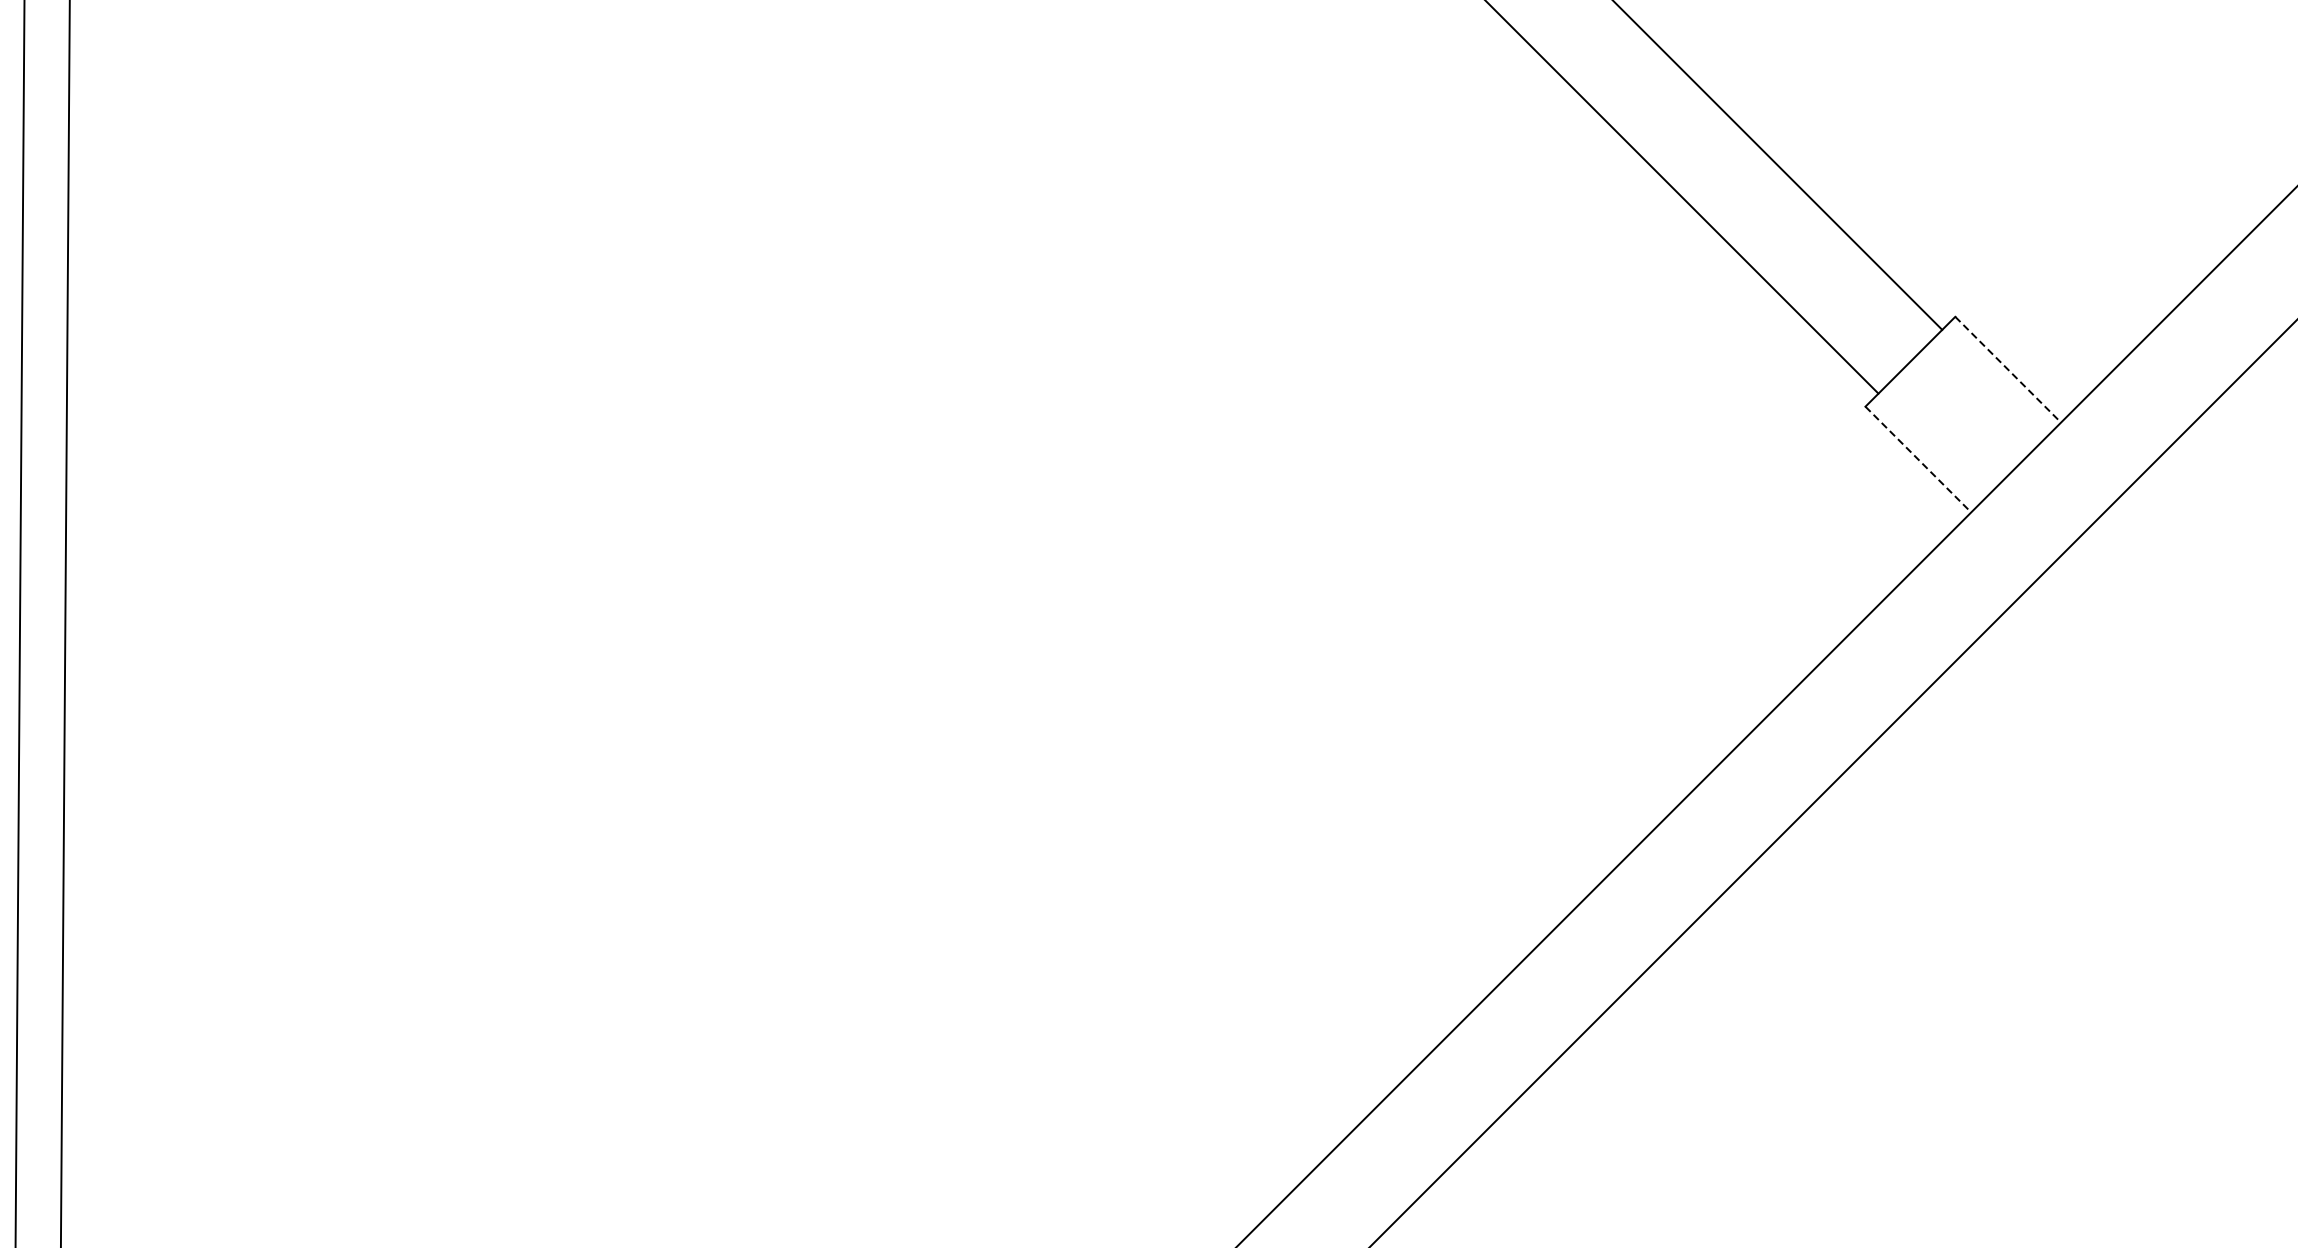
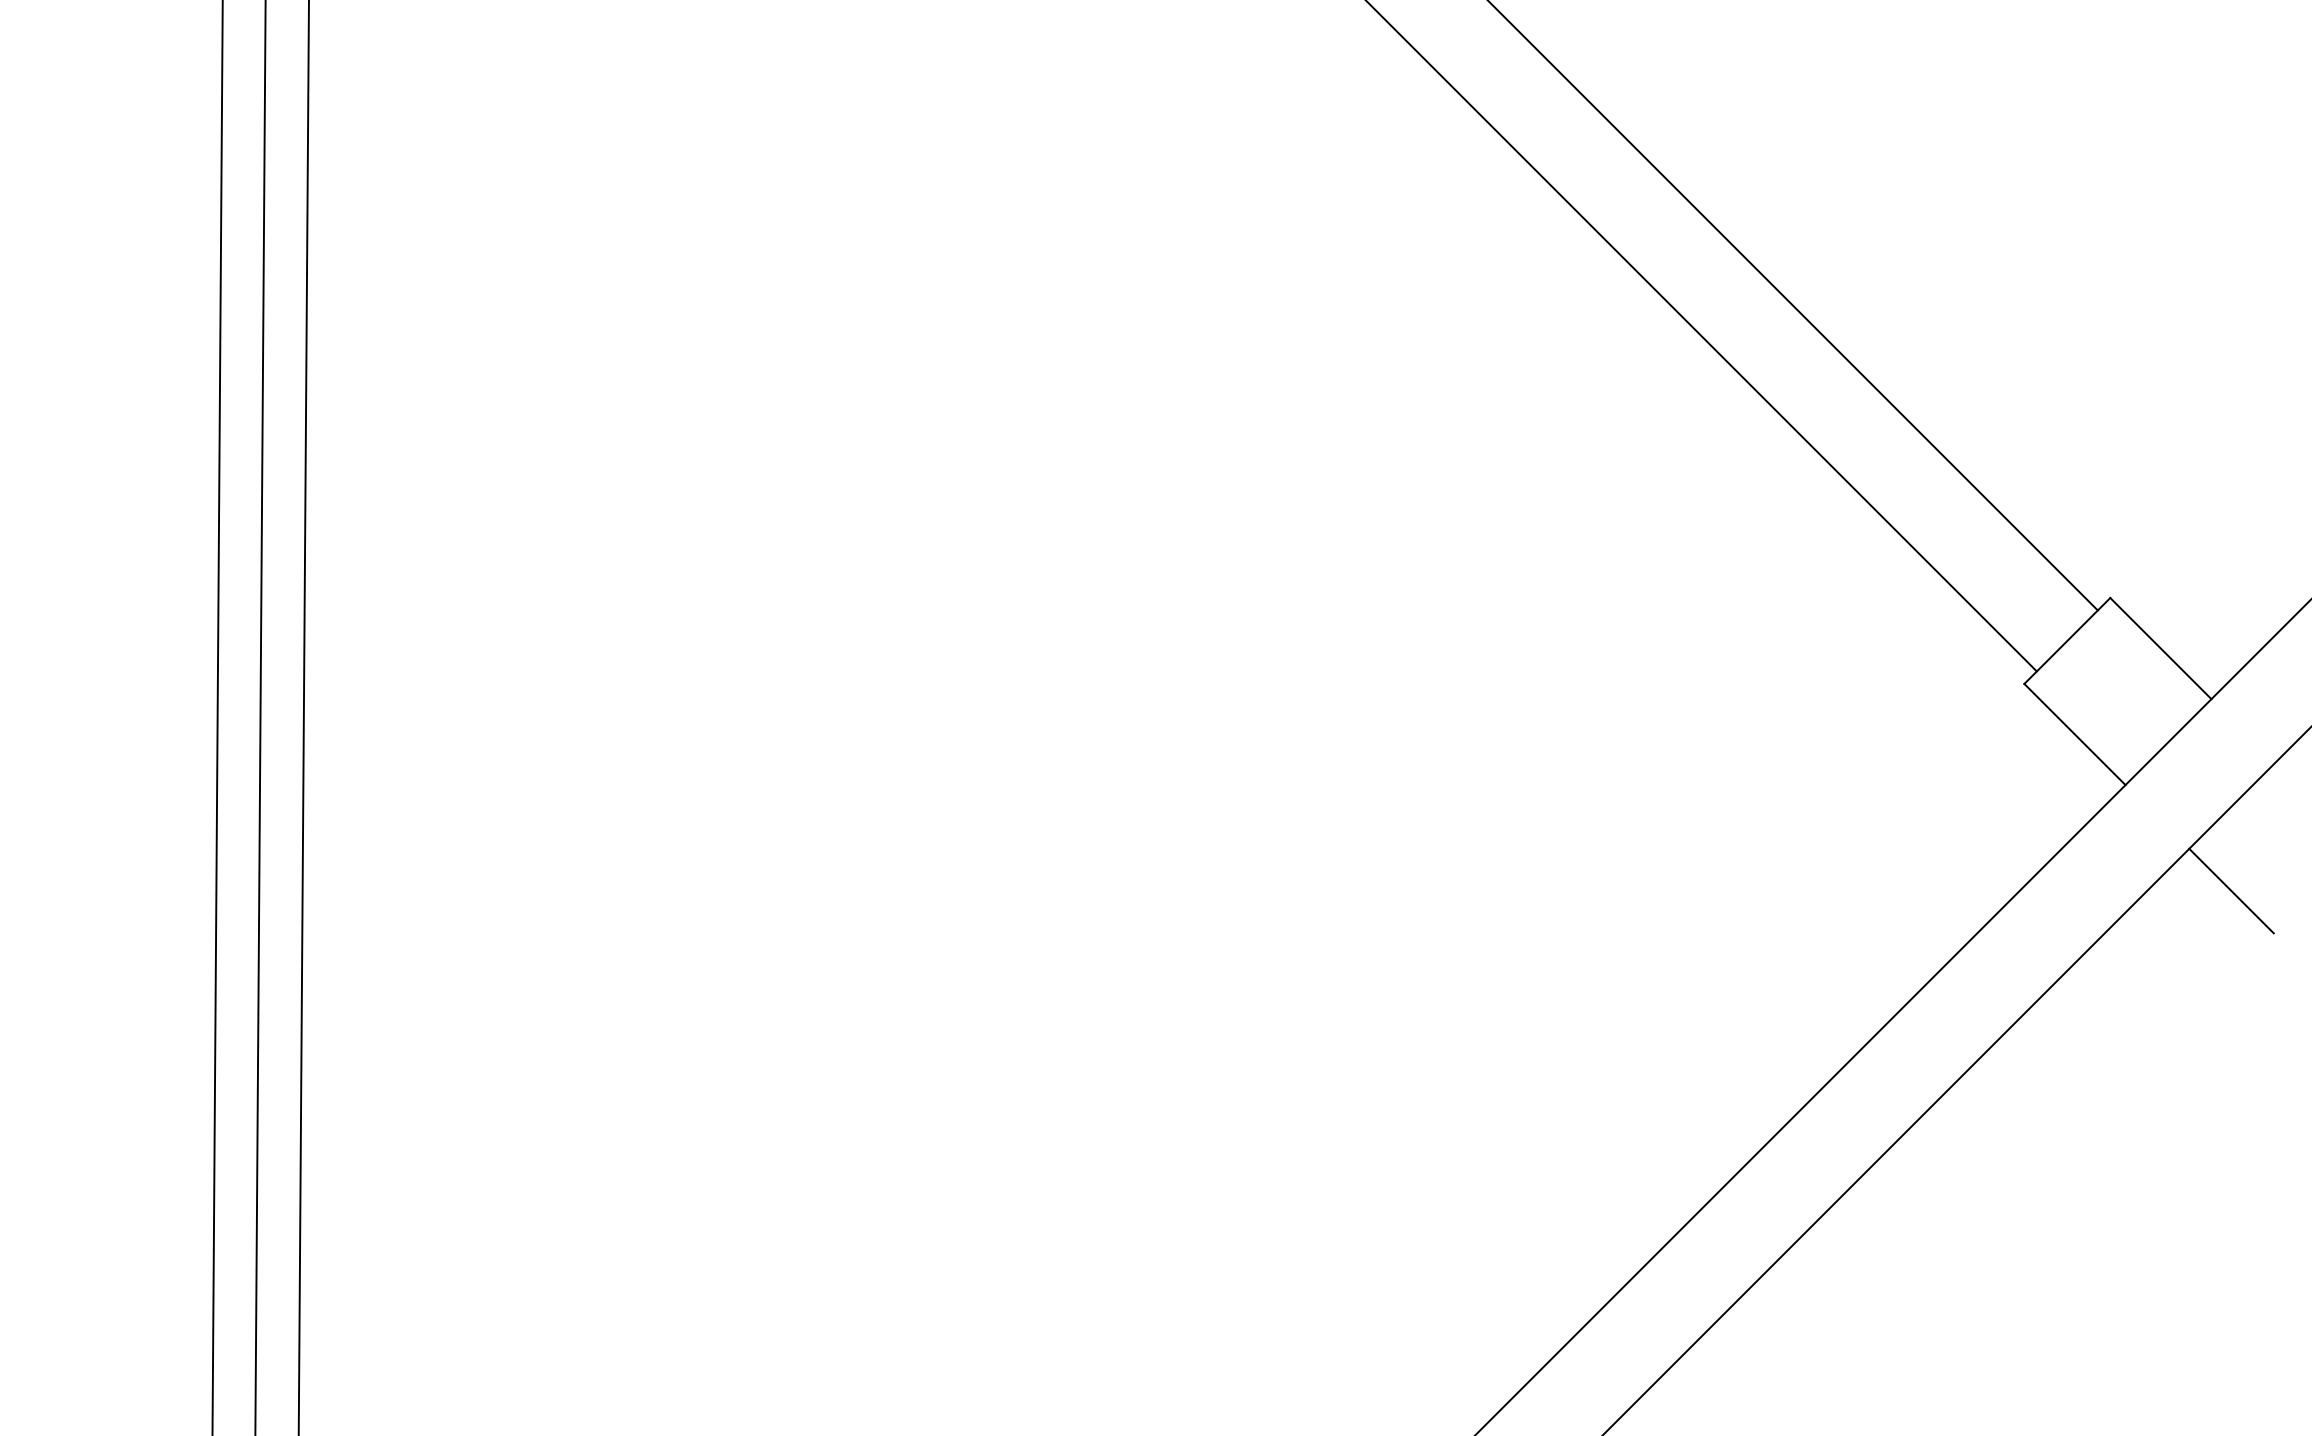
line: (2007, 369) -> (2160, 648), dashed -> solid
line: (1917, 459) -> (2074, 734), dashed -> solid
line: (2082, 622) -> (2231, 890), added

